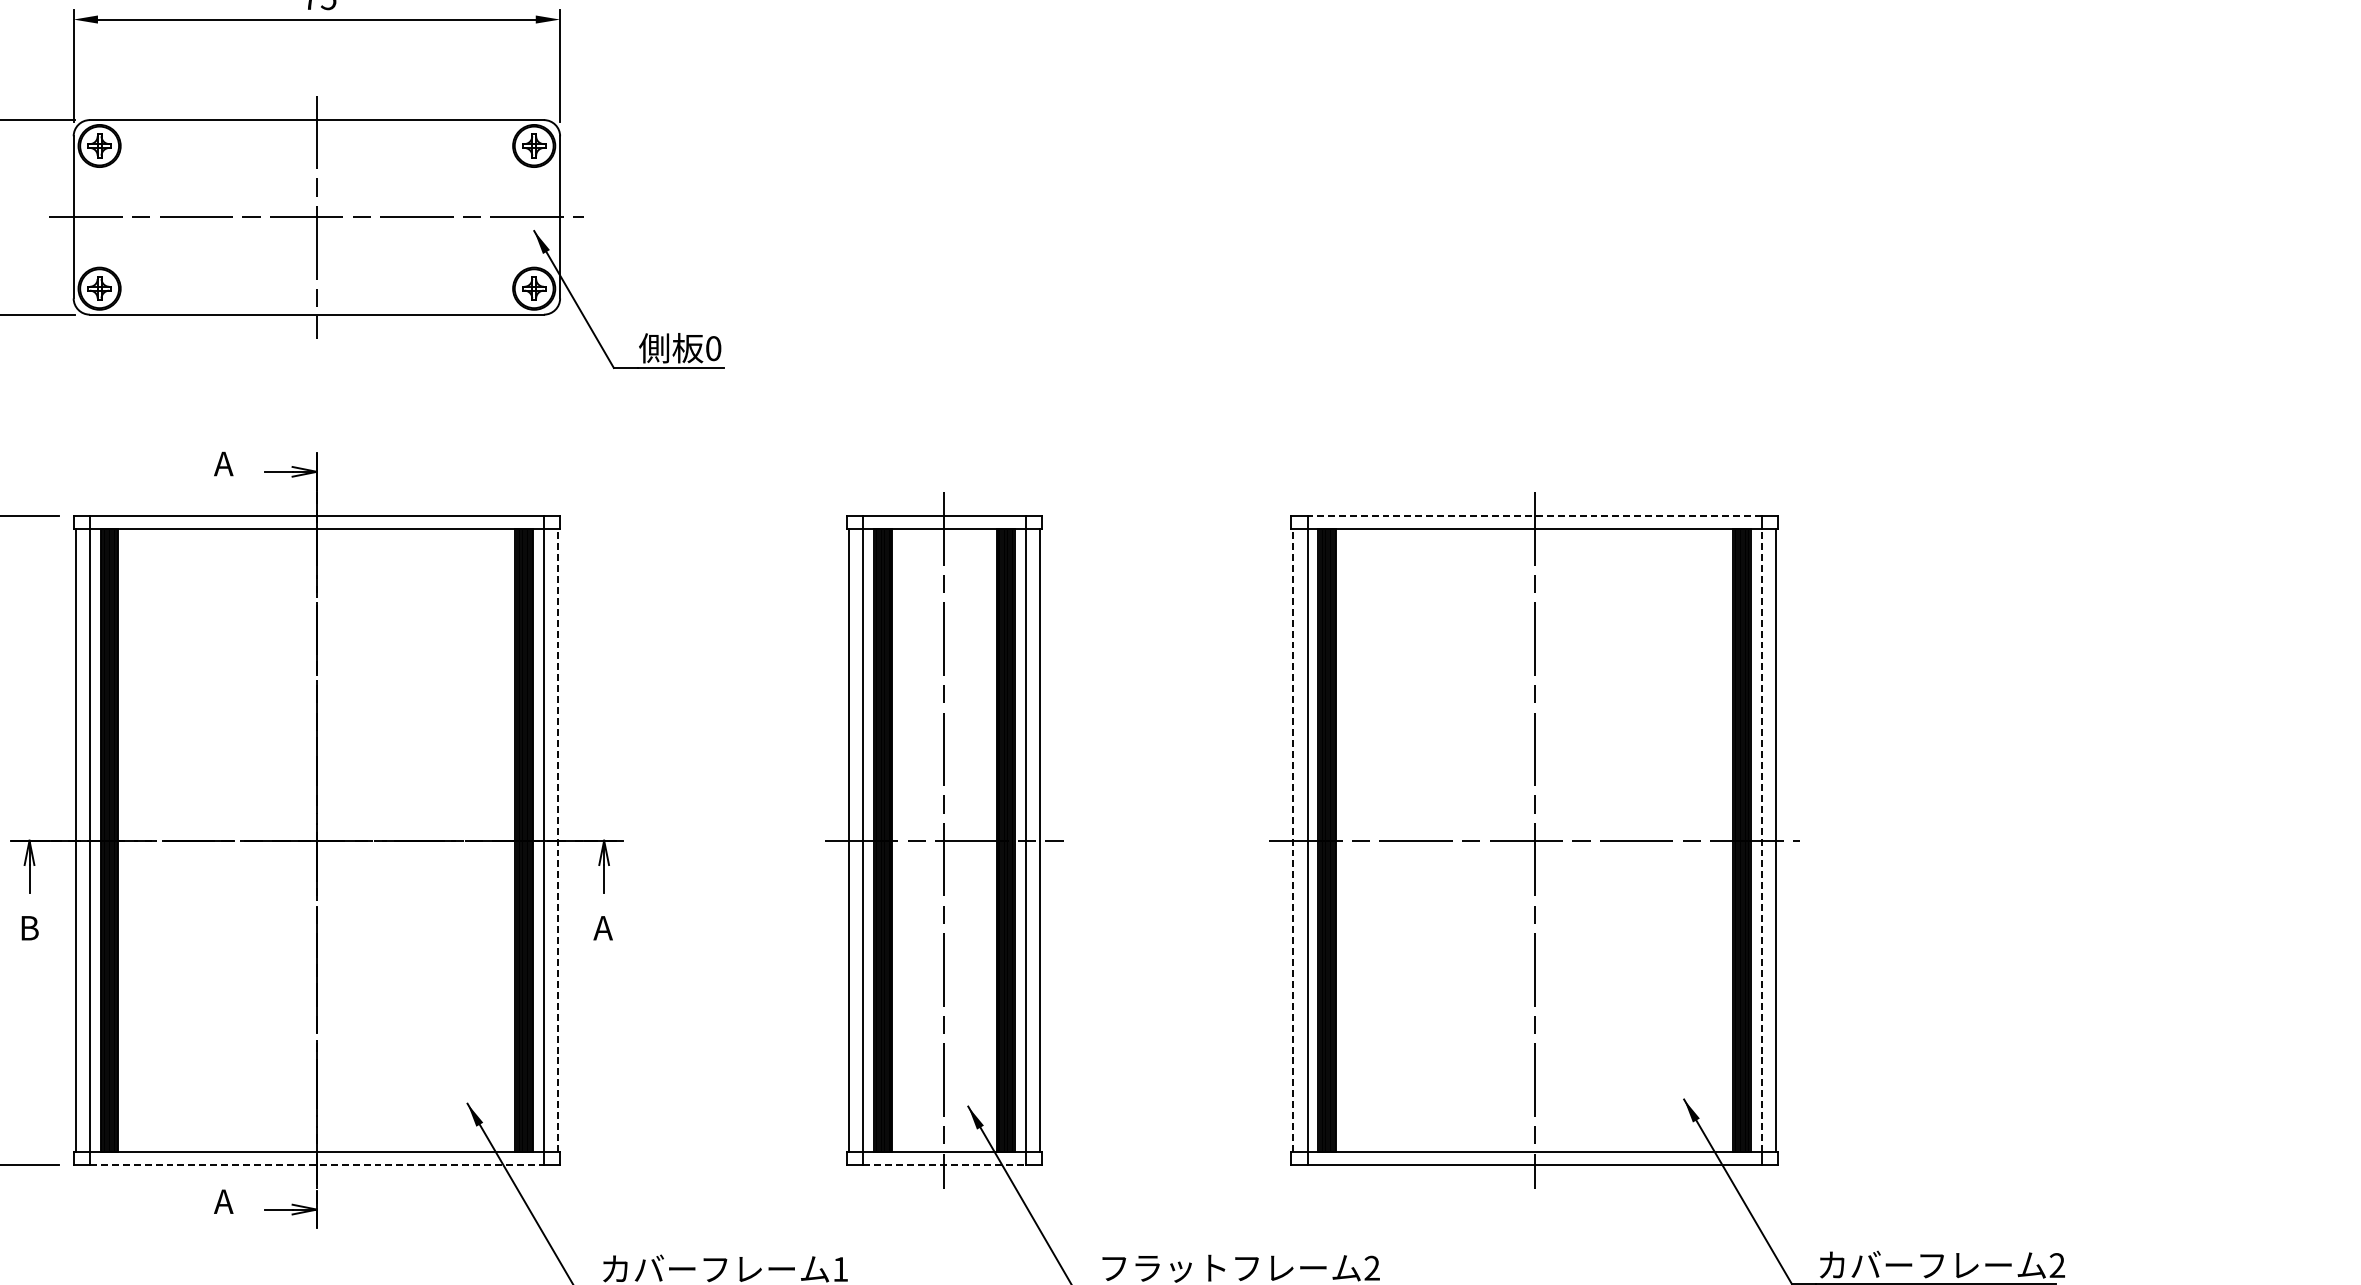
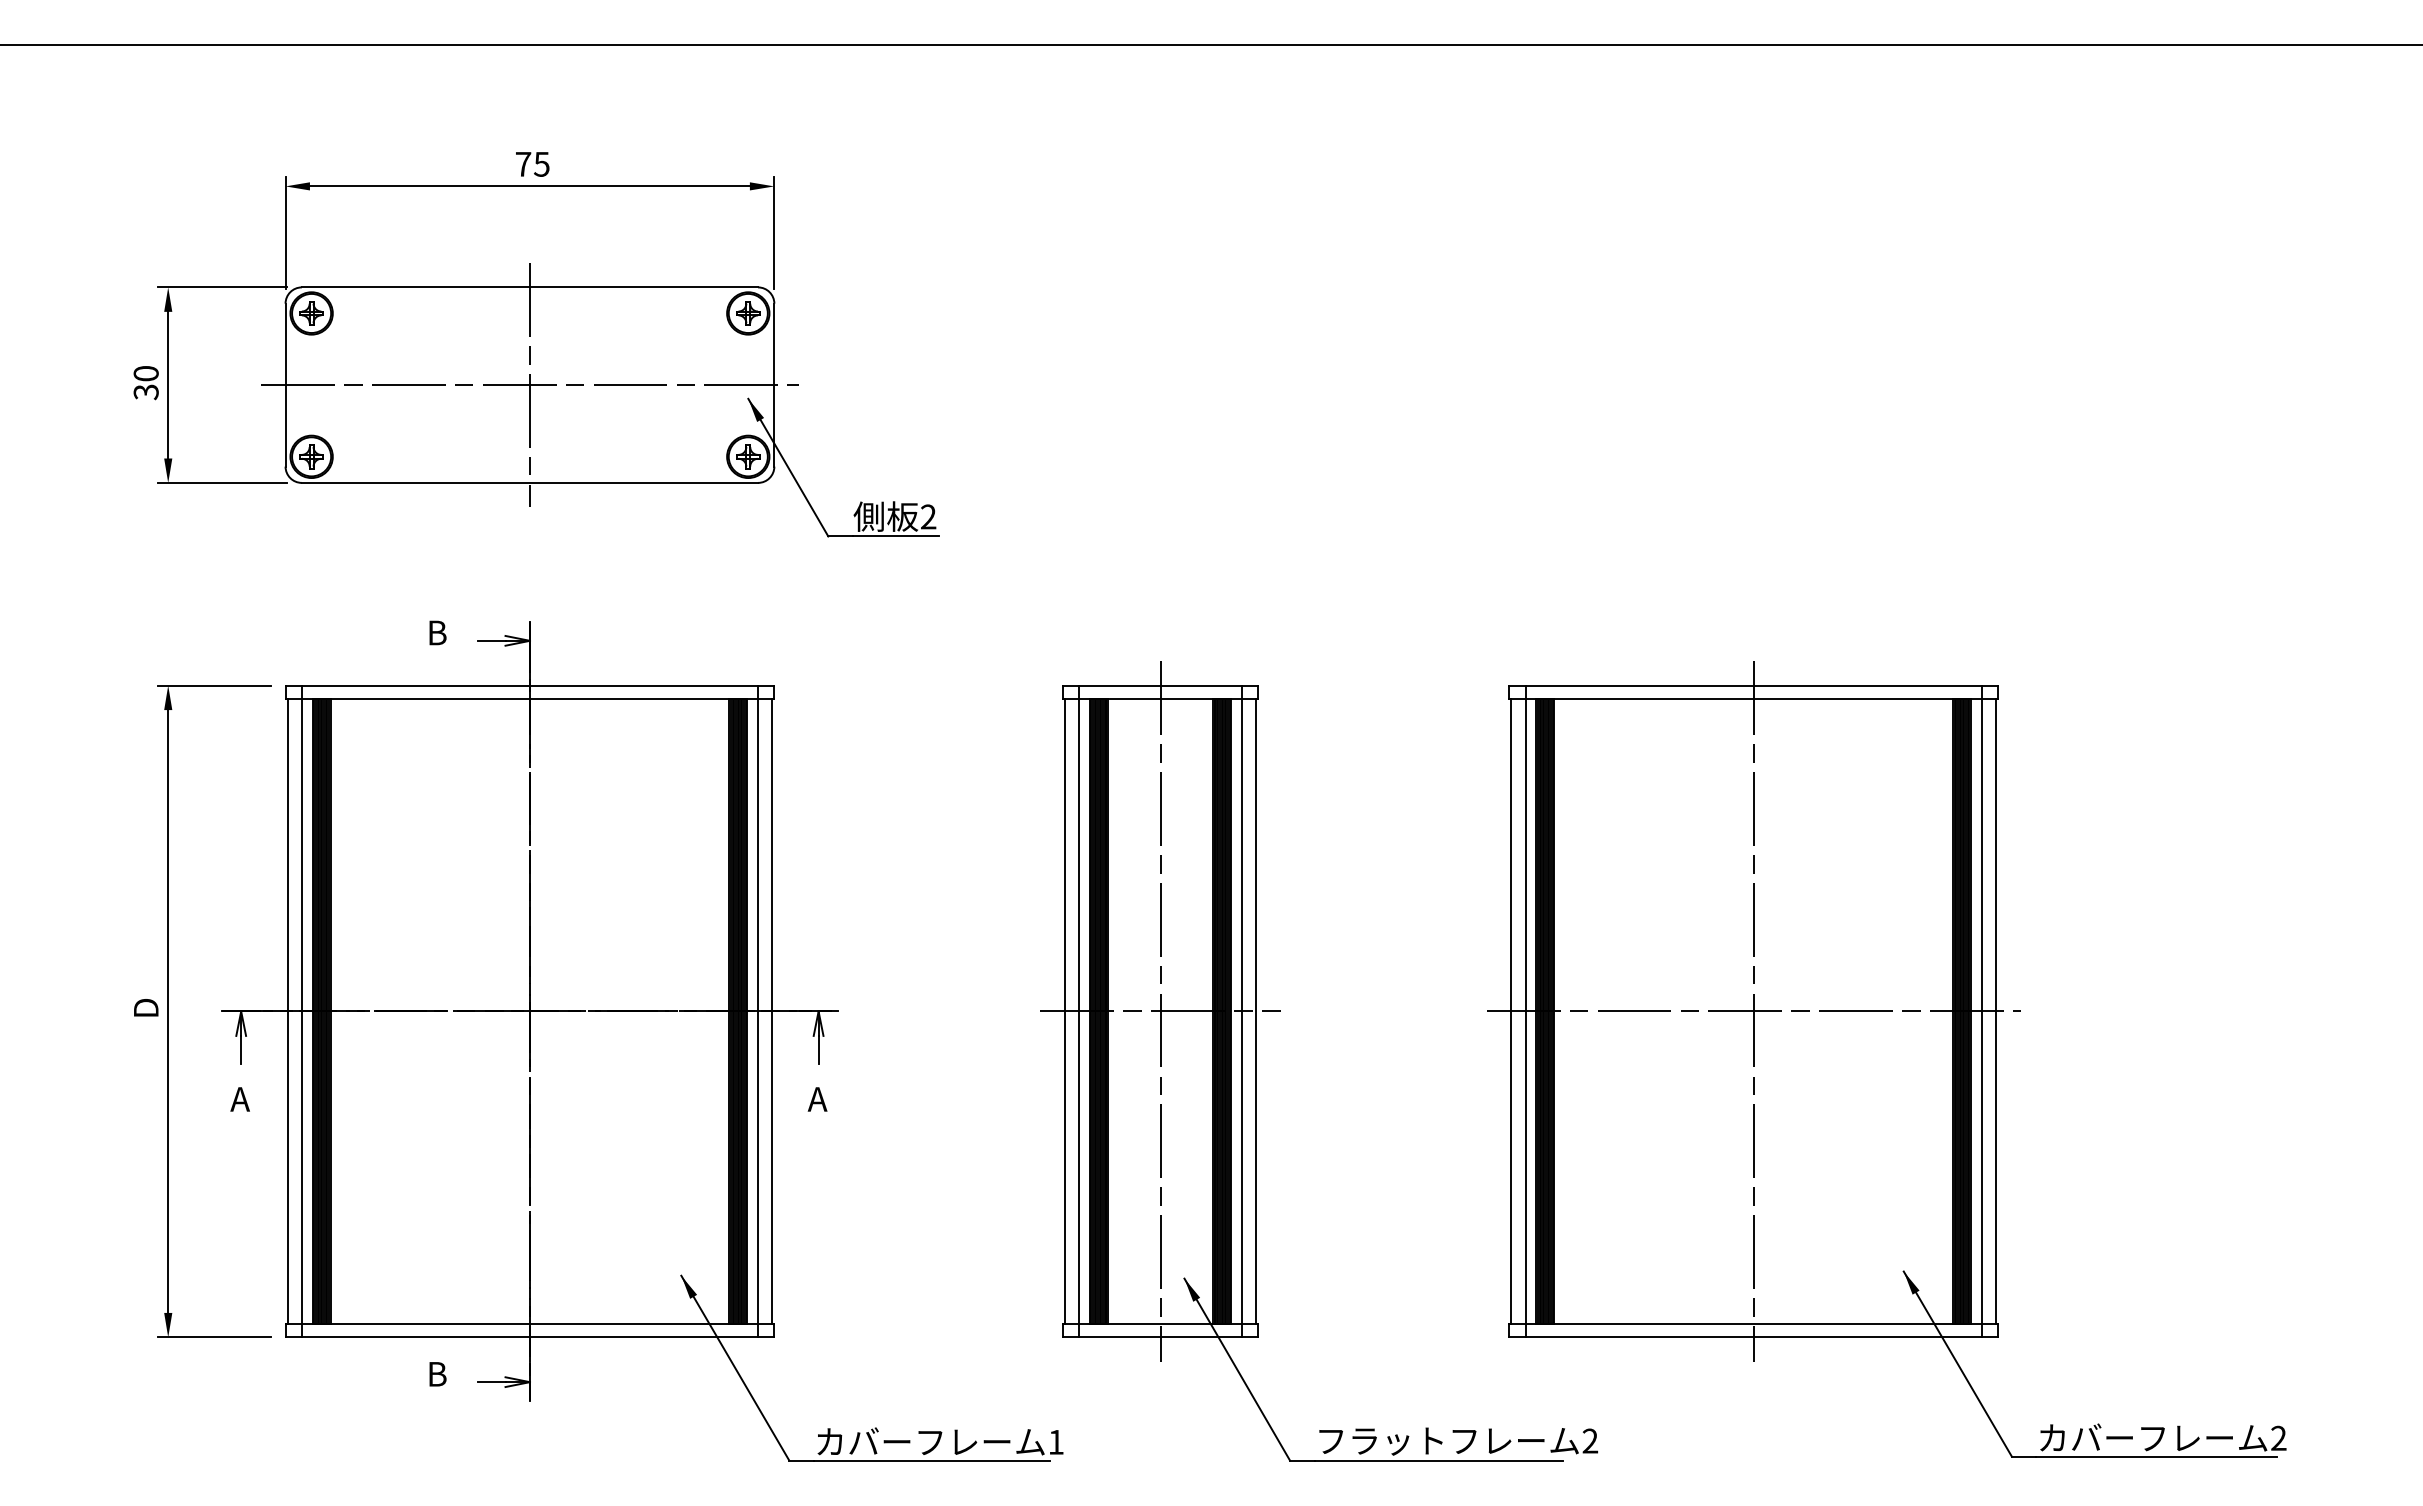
text: (713, 348) -> (928, 516), 0 -> 2
text: (223, 463) -> (436, 632), A -> B
line: (1534, 516) -> (1753, 685), dashed -> solid
line: (558, 840) -> (772, 1011), dashed -> solid
line: (1293, 840) -> (1511, 1011), dashed -> solid
line: (1761, 840) -> (1981, 1011), dashed -> solid
text: (28, 928) -> (240, 1099), B -> A
line: (317, 1165) -> (530, 1337), dashed -> solid
line: (945, 1165) -> (1161, 1337), dashed -> solid
text: (223, 1201) -> (436, 1374), A -> B

